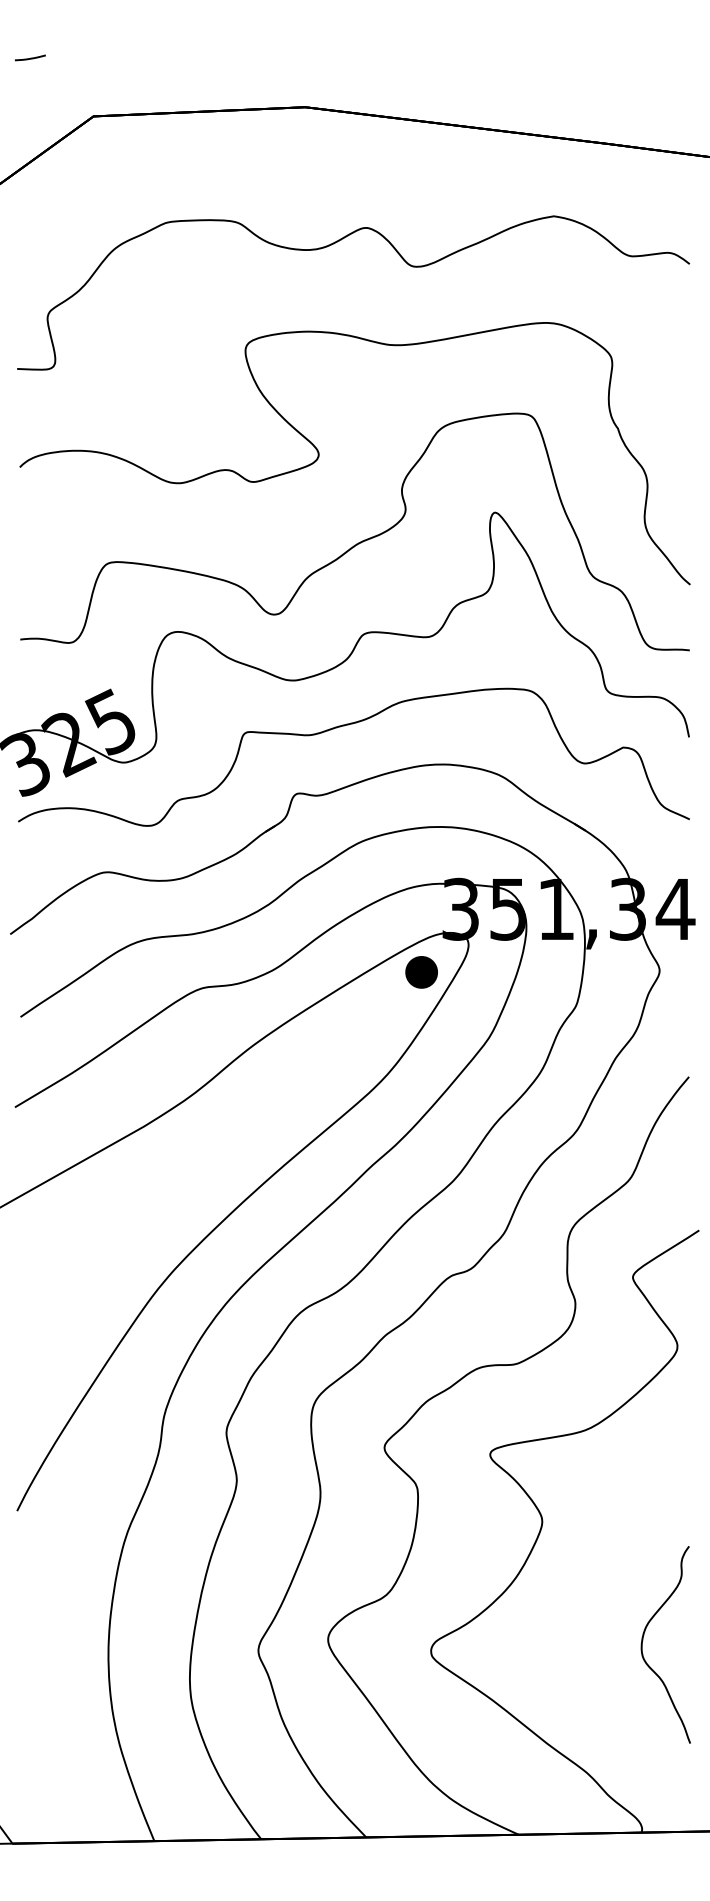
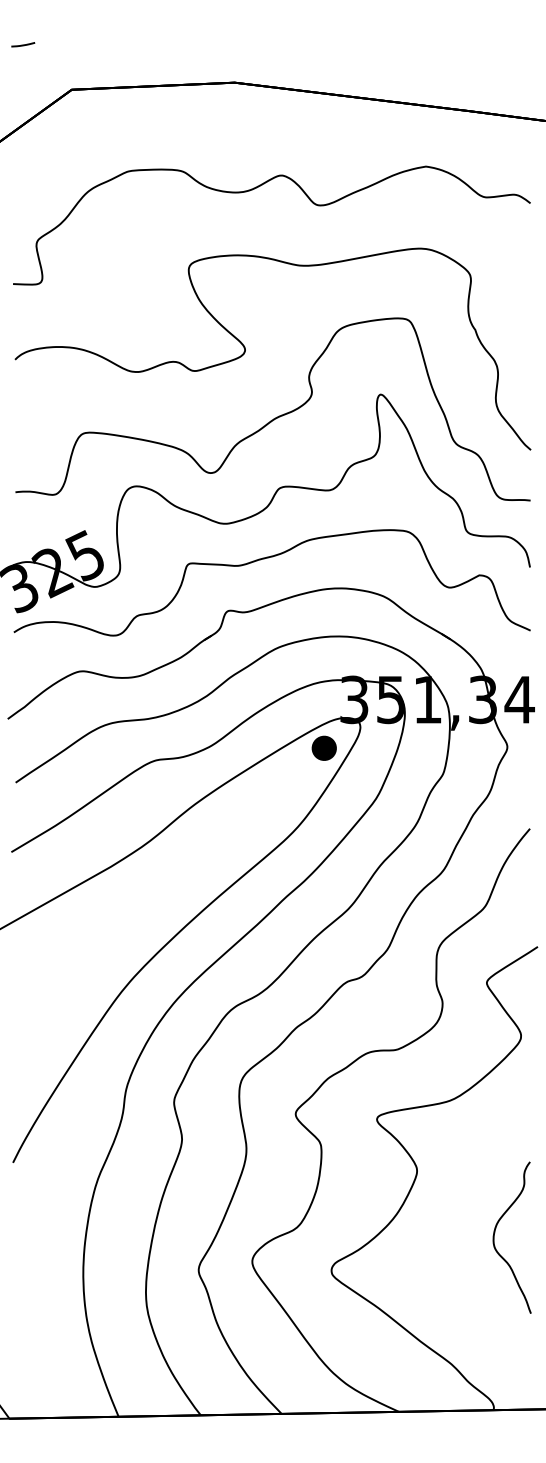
part: (644, 1639) -> (495, 1233), moved

